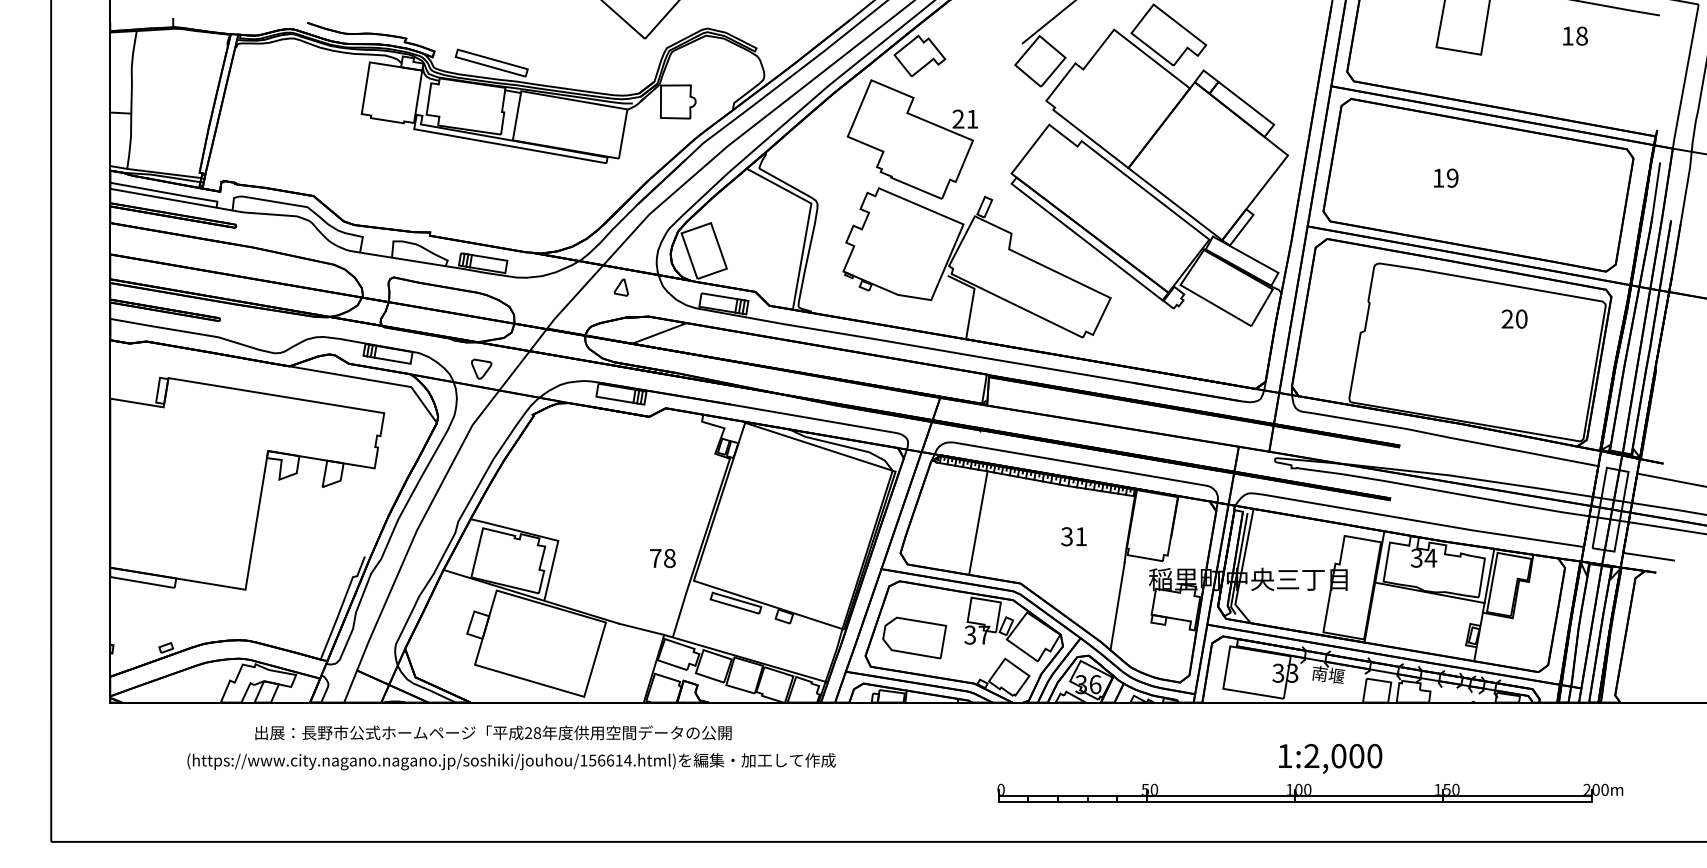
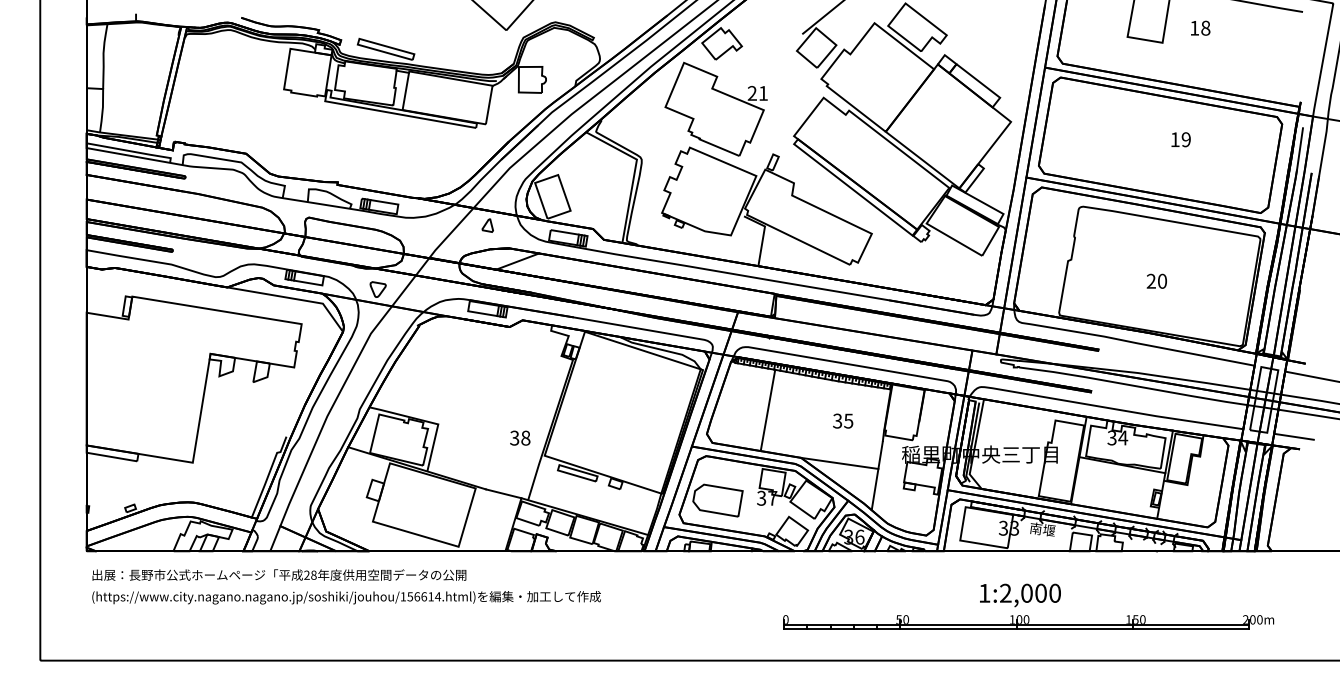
text: (1575, 35) -> (1200, 27), moved
text: (1445, 177) -> (1180, 139), moved
text: (1514, 318) -> (1156, 280), moved
text: (1080, 535) -> (848, 420), 31 -> 35
text: (655, 557) -> (514, 437), 78 -> 38
line: (1069, 589) -> (839, 462), added
text: (493, 732) -> (279, 574), moved
text: (1330, 758) -> (1020, 595), moved
text: (511, 761) -> (346, 597), moved

